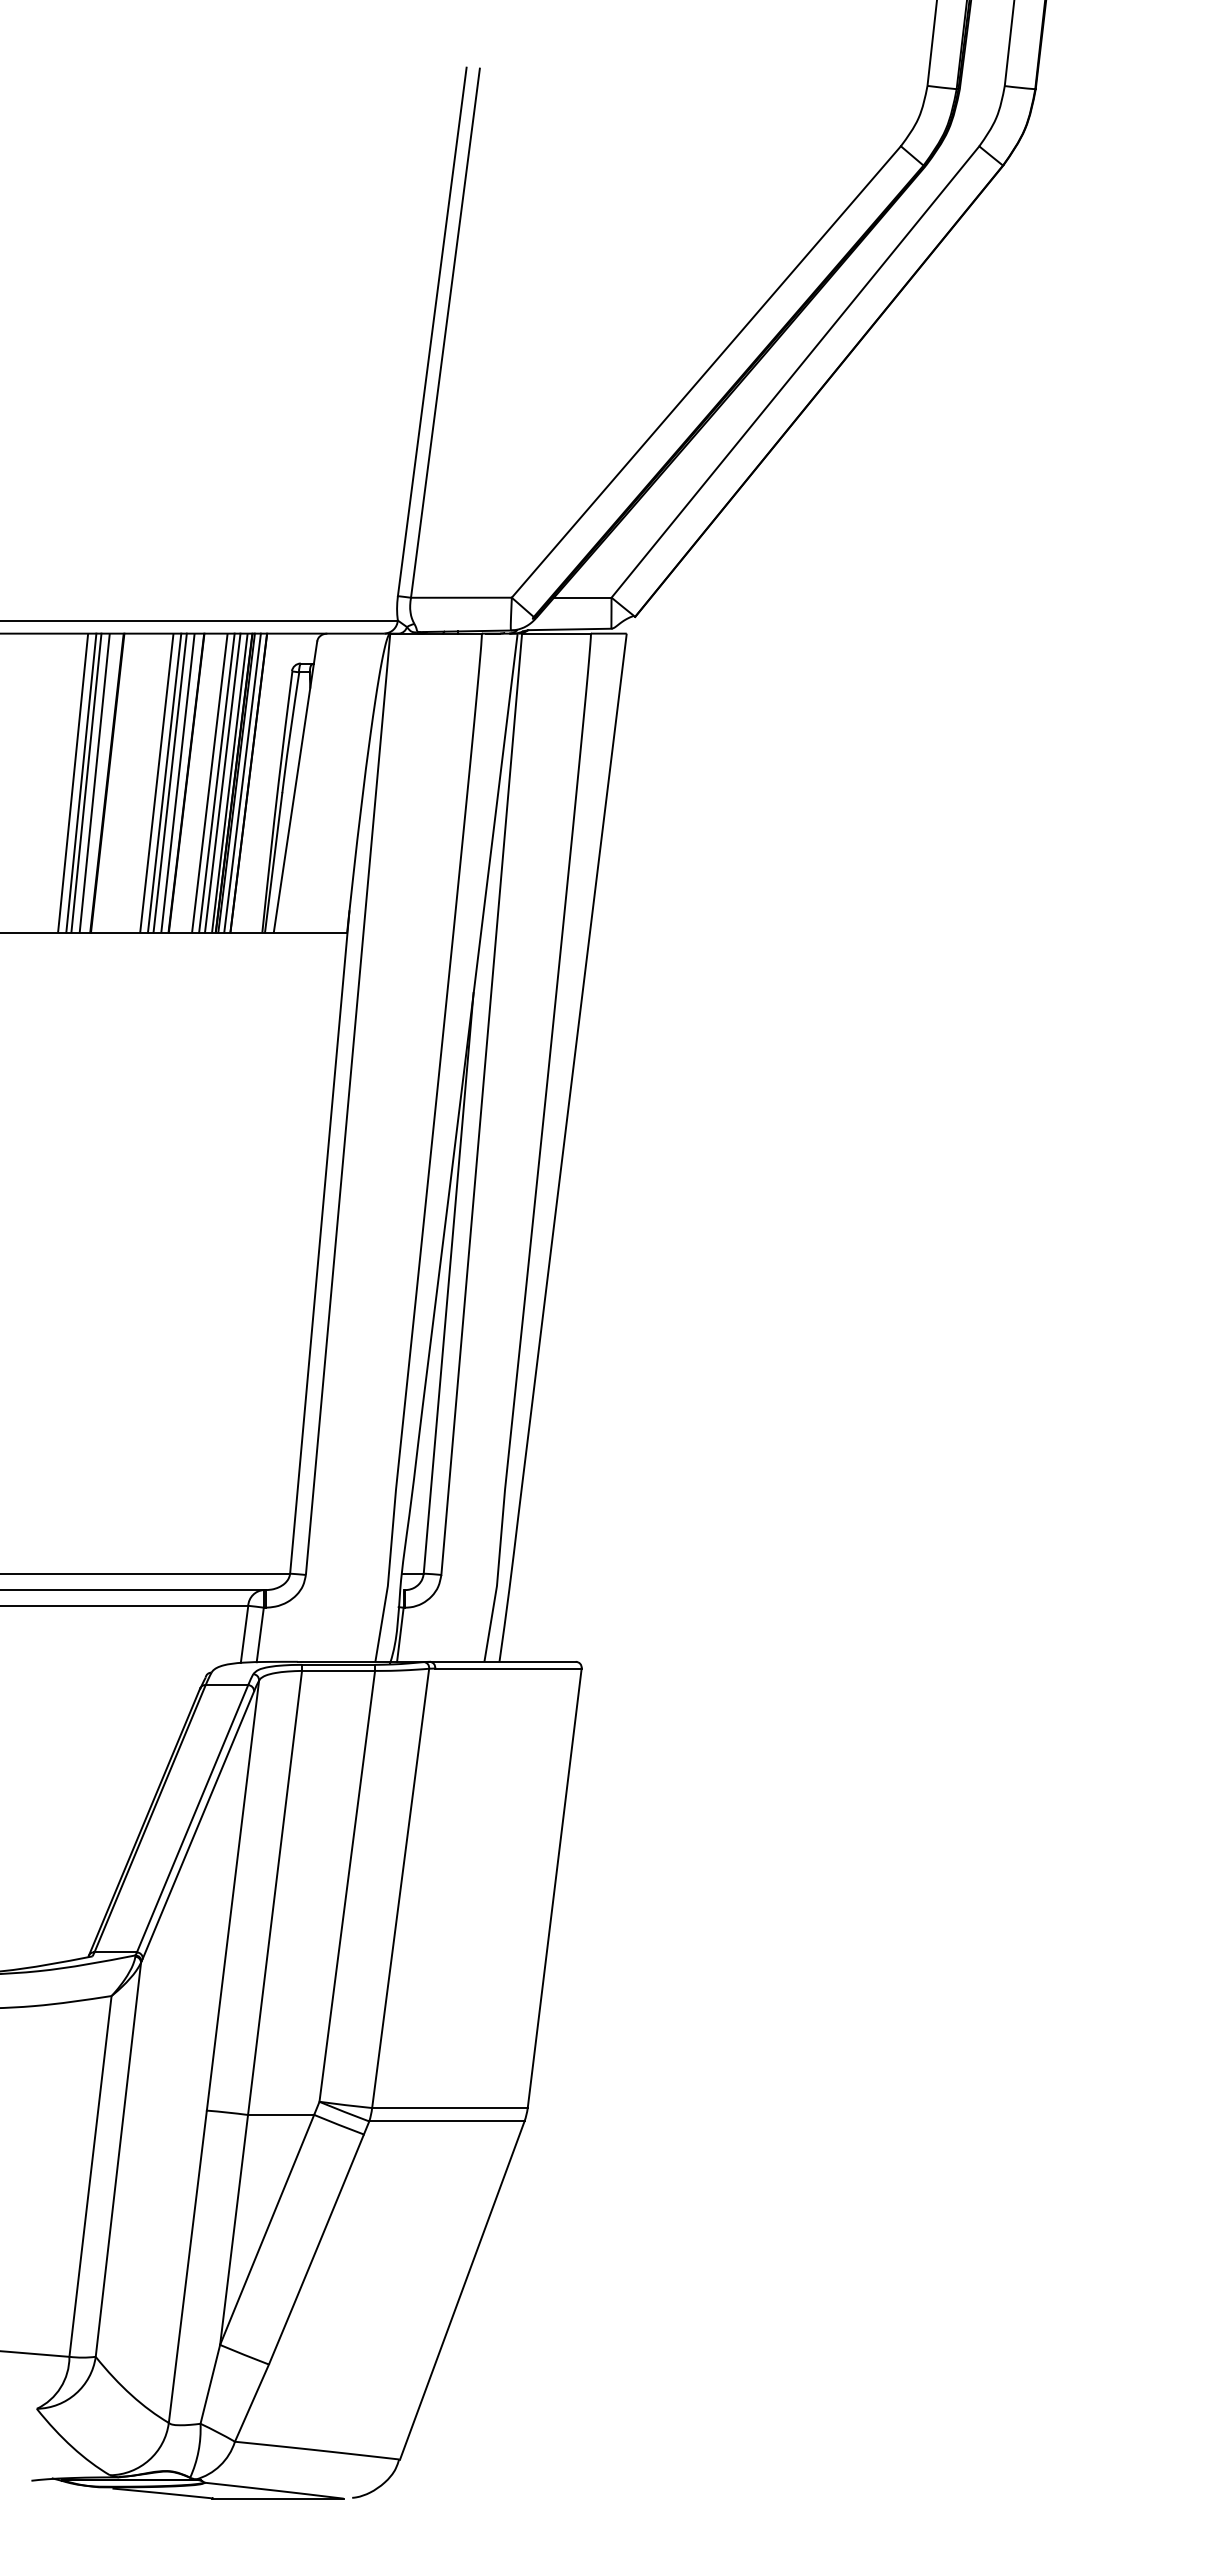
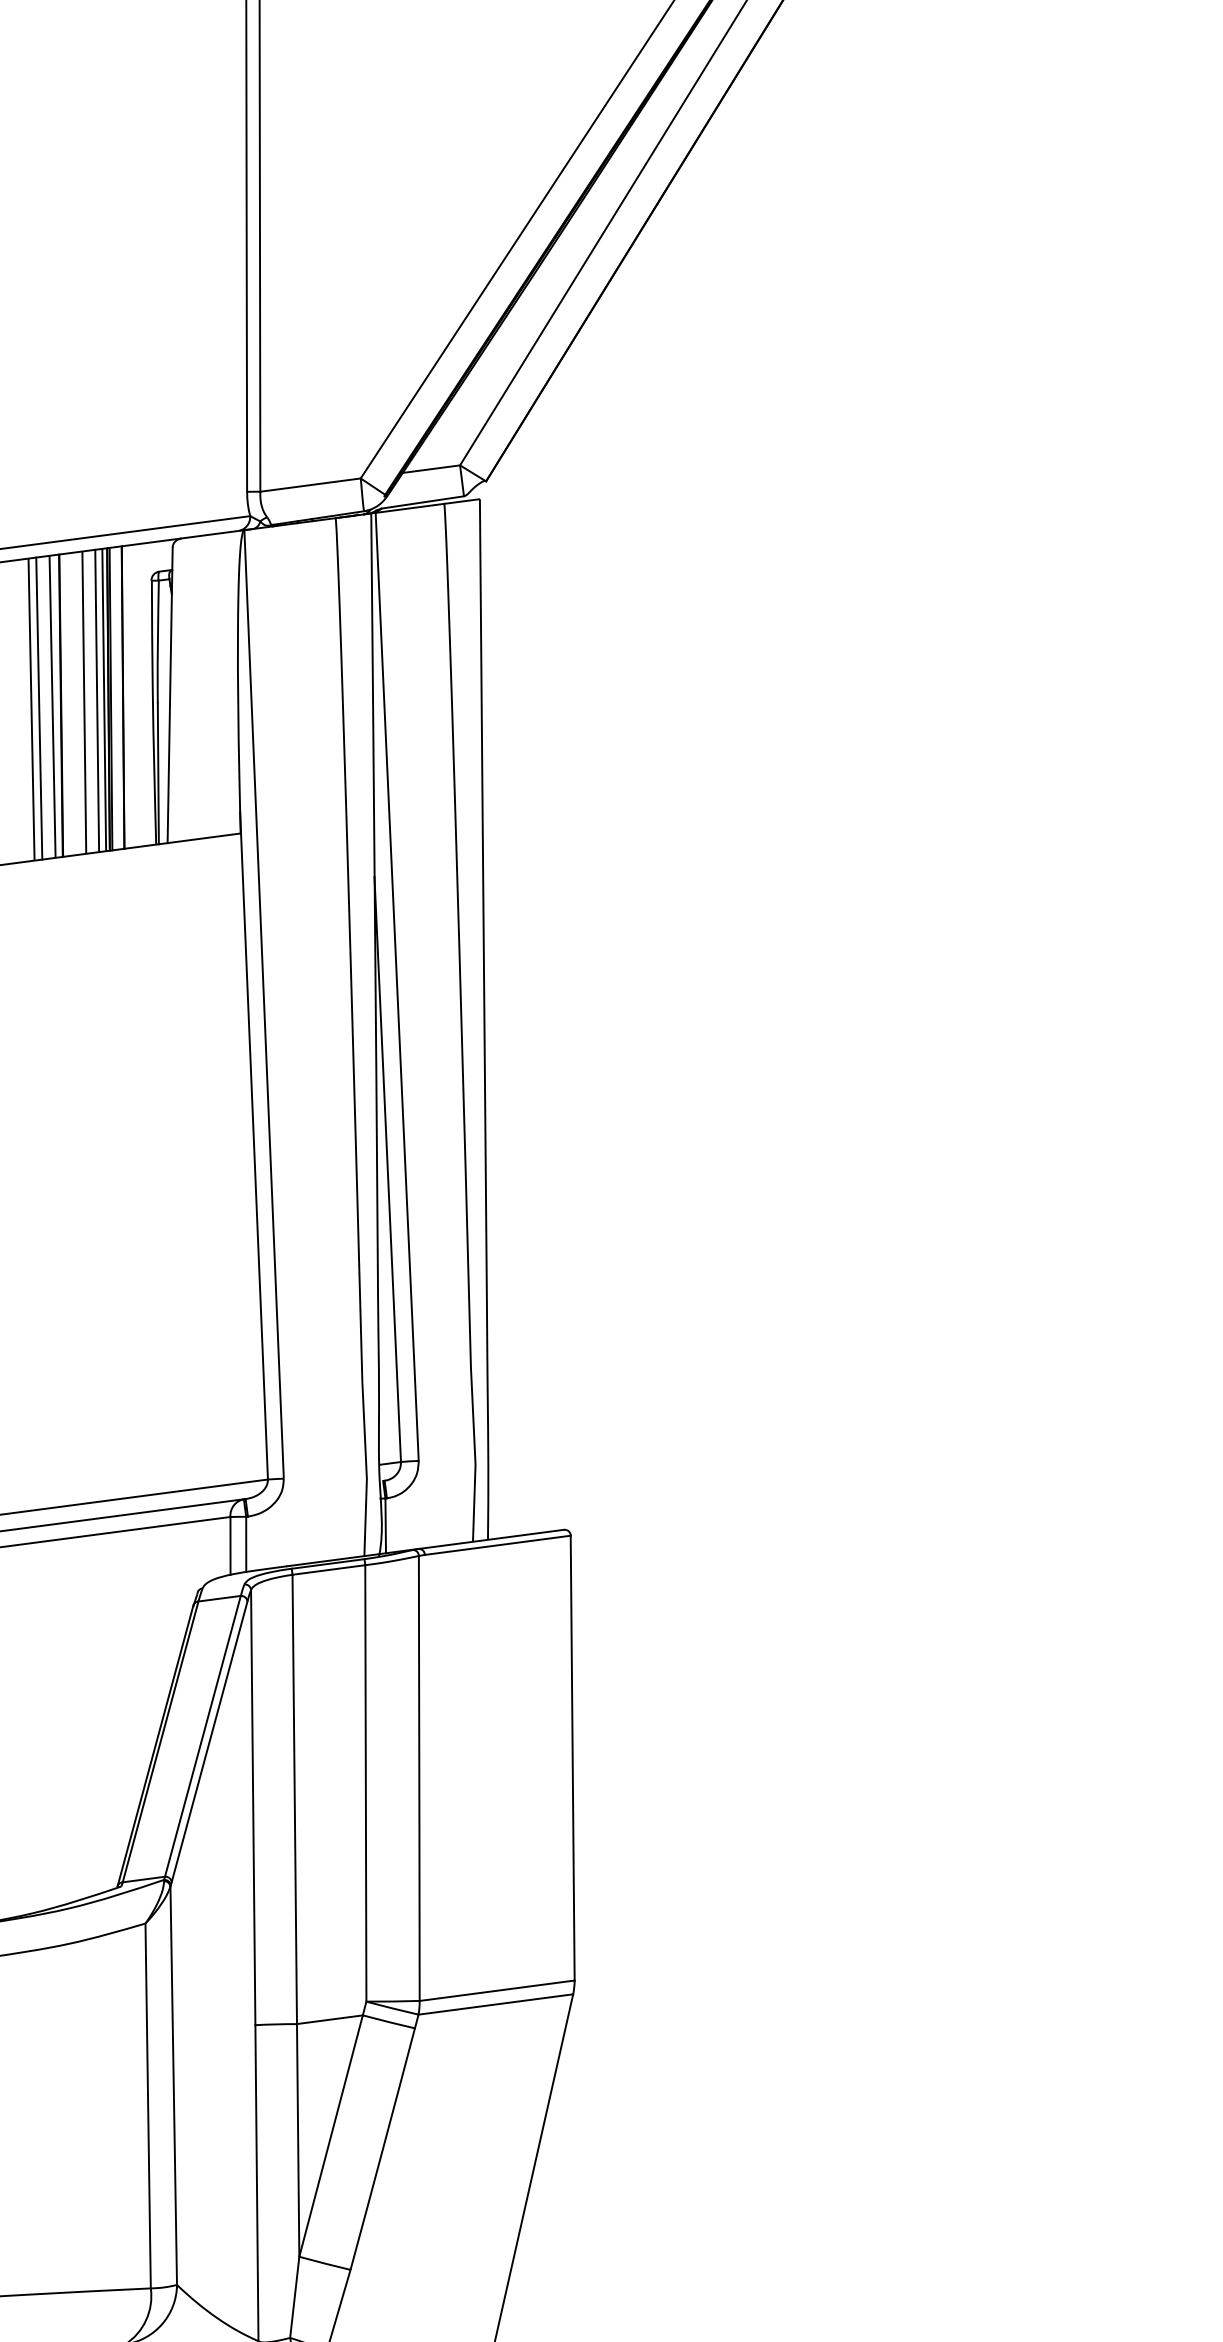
line: (169, 782) -> (44, 707), removed
line: (216, 782) -> (90, 701), removed
line: (242, 782) -> (116, 697), removed

